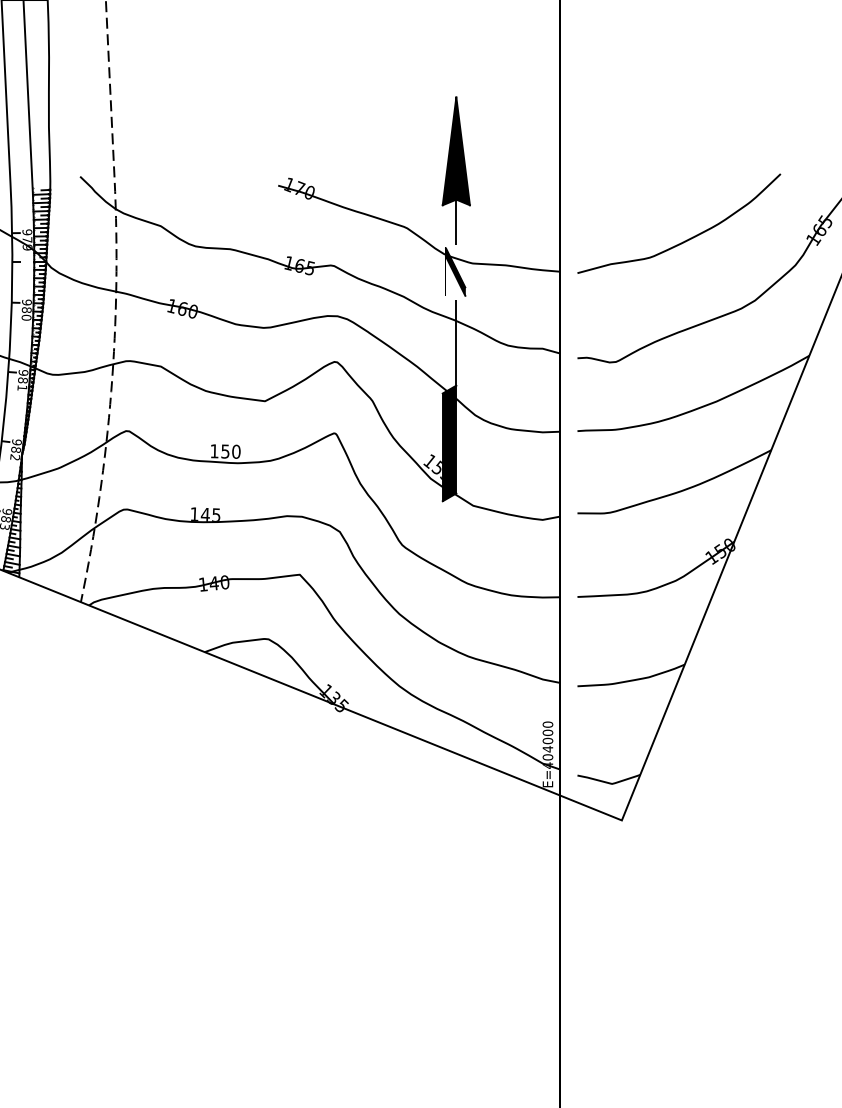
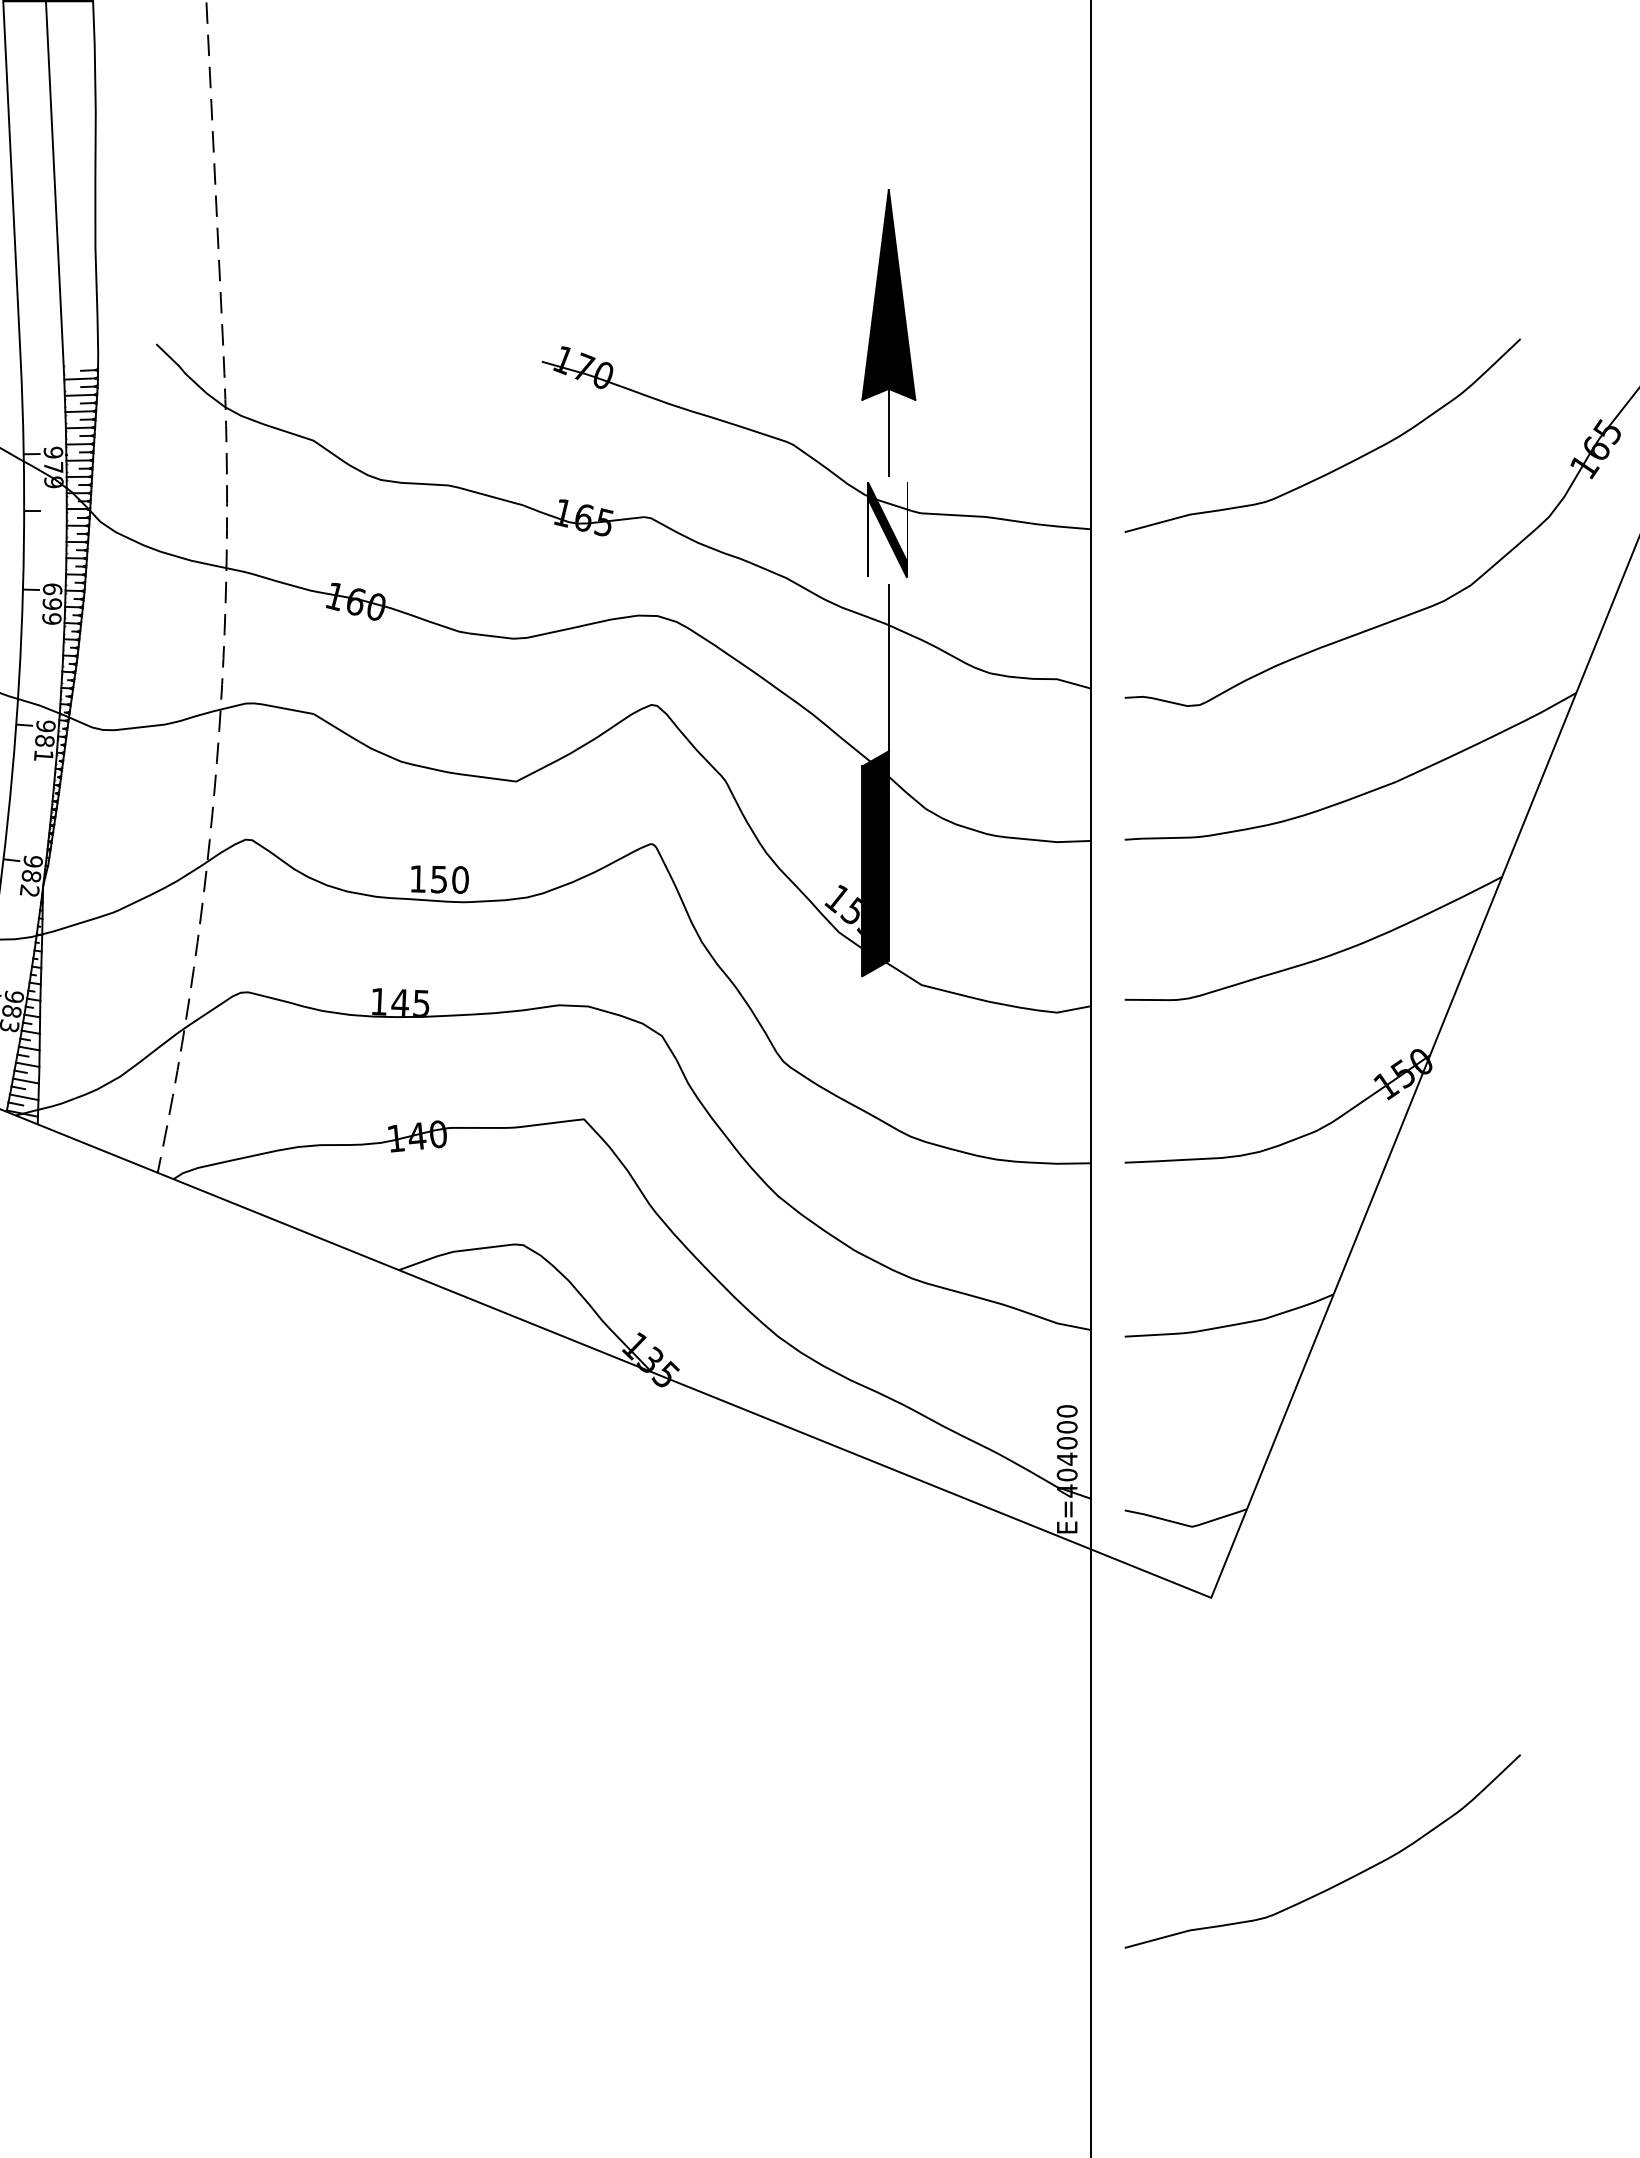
text: (26, 309) -> (51, 602), 980 -> 699
curve: (686, 966) -> (1337, 1882), added

